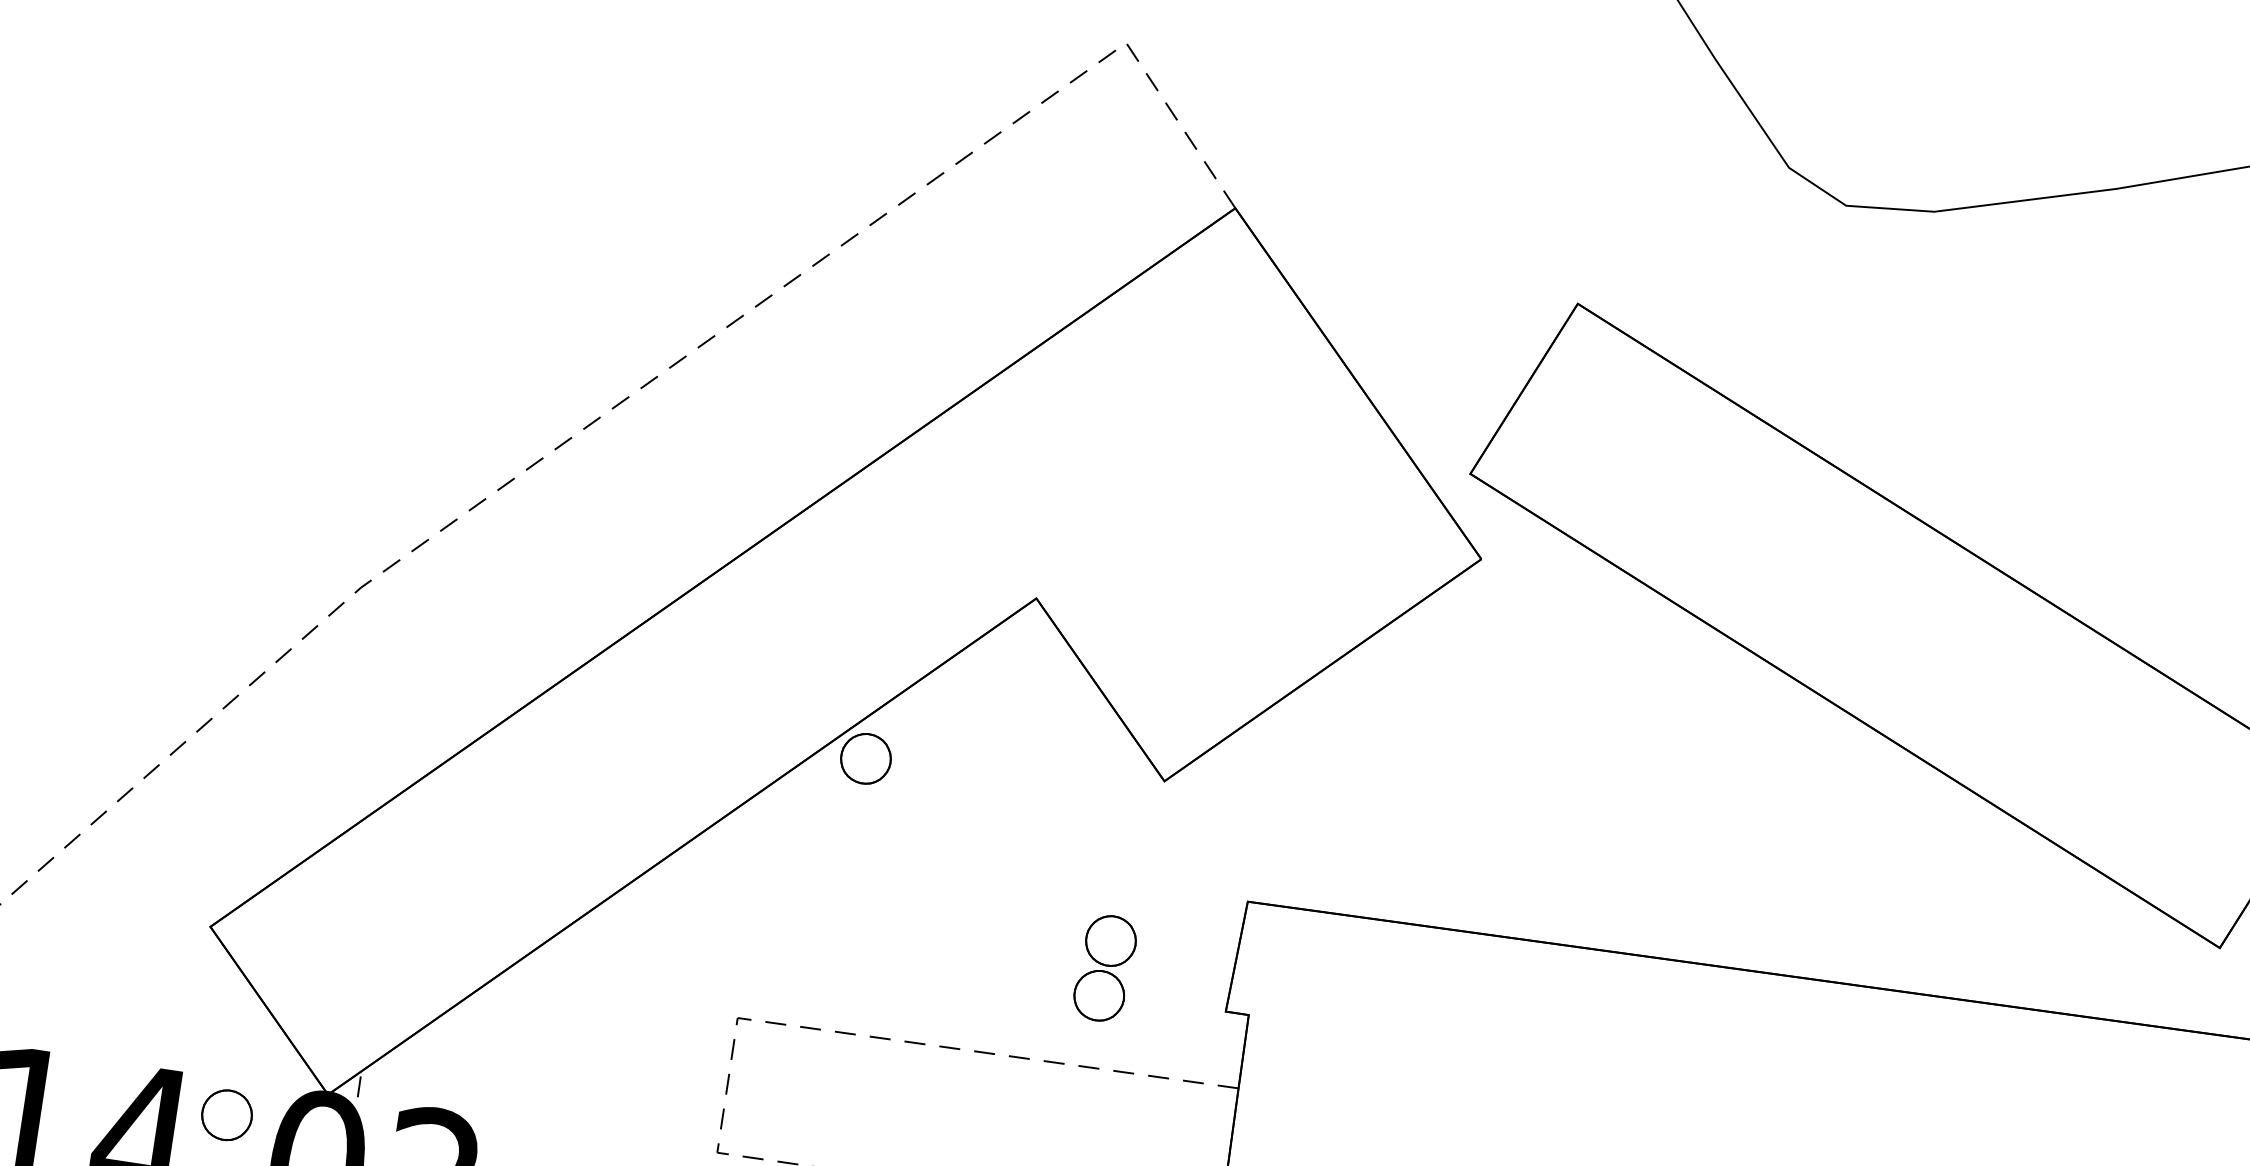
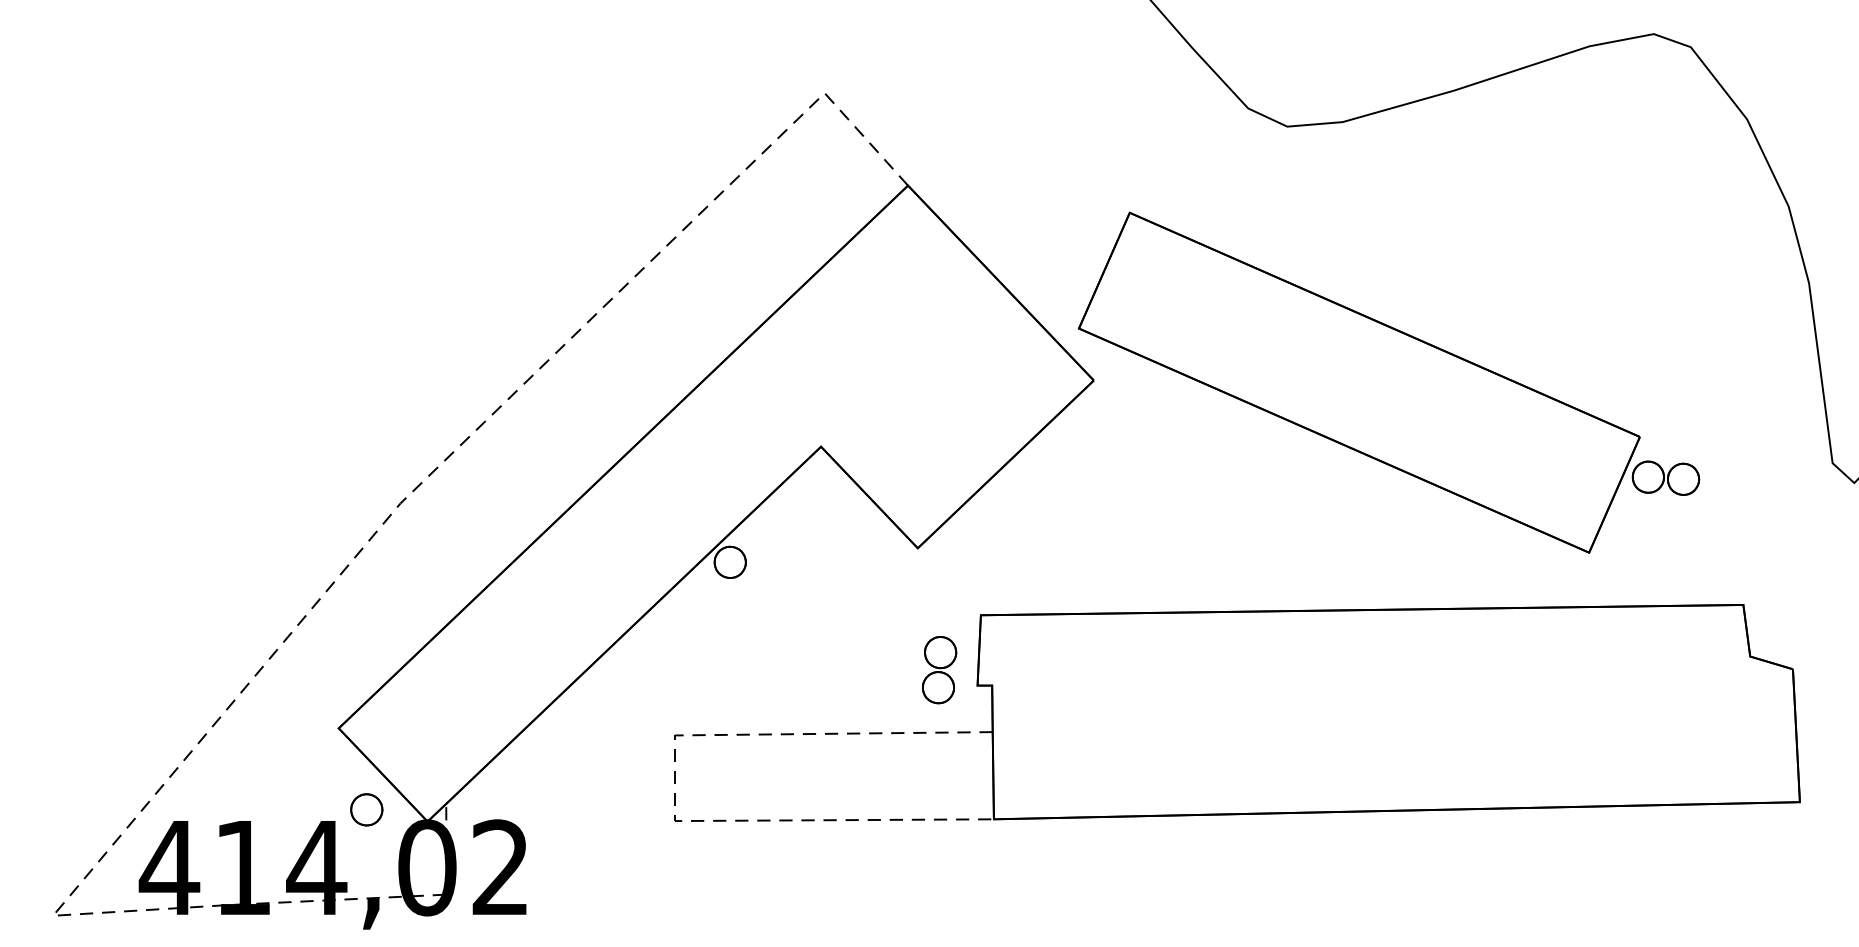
part: (1104, 969) -> (939, 670), moved
part: (226, 1114) -> (366, 809), moved

